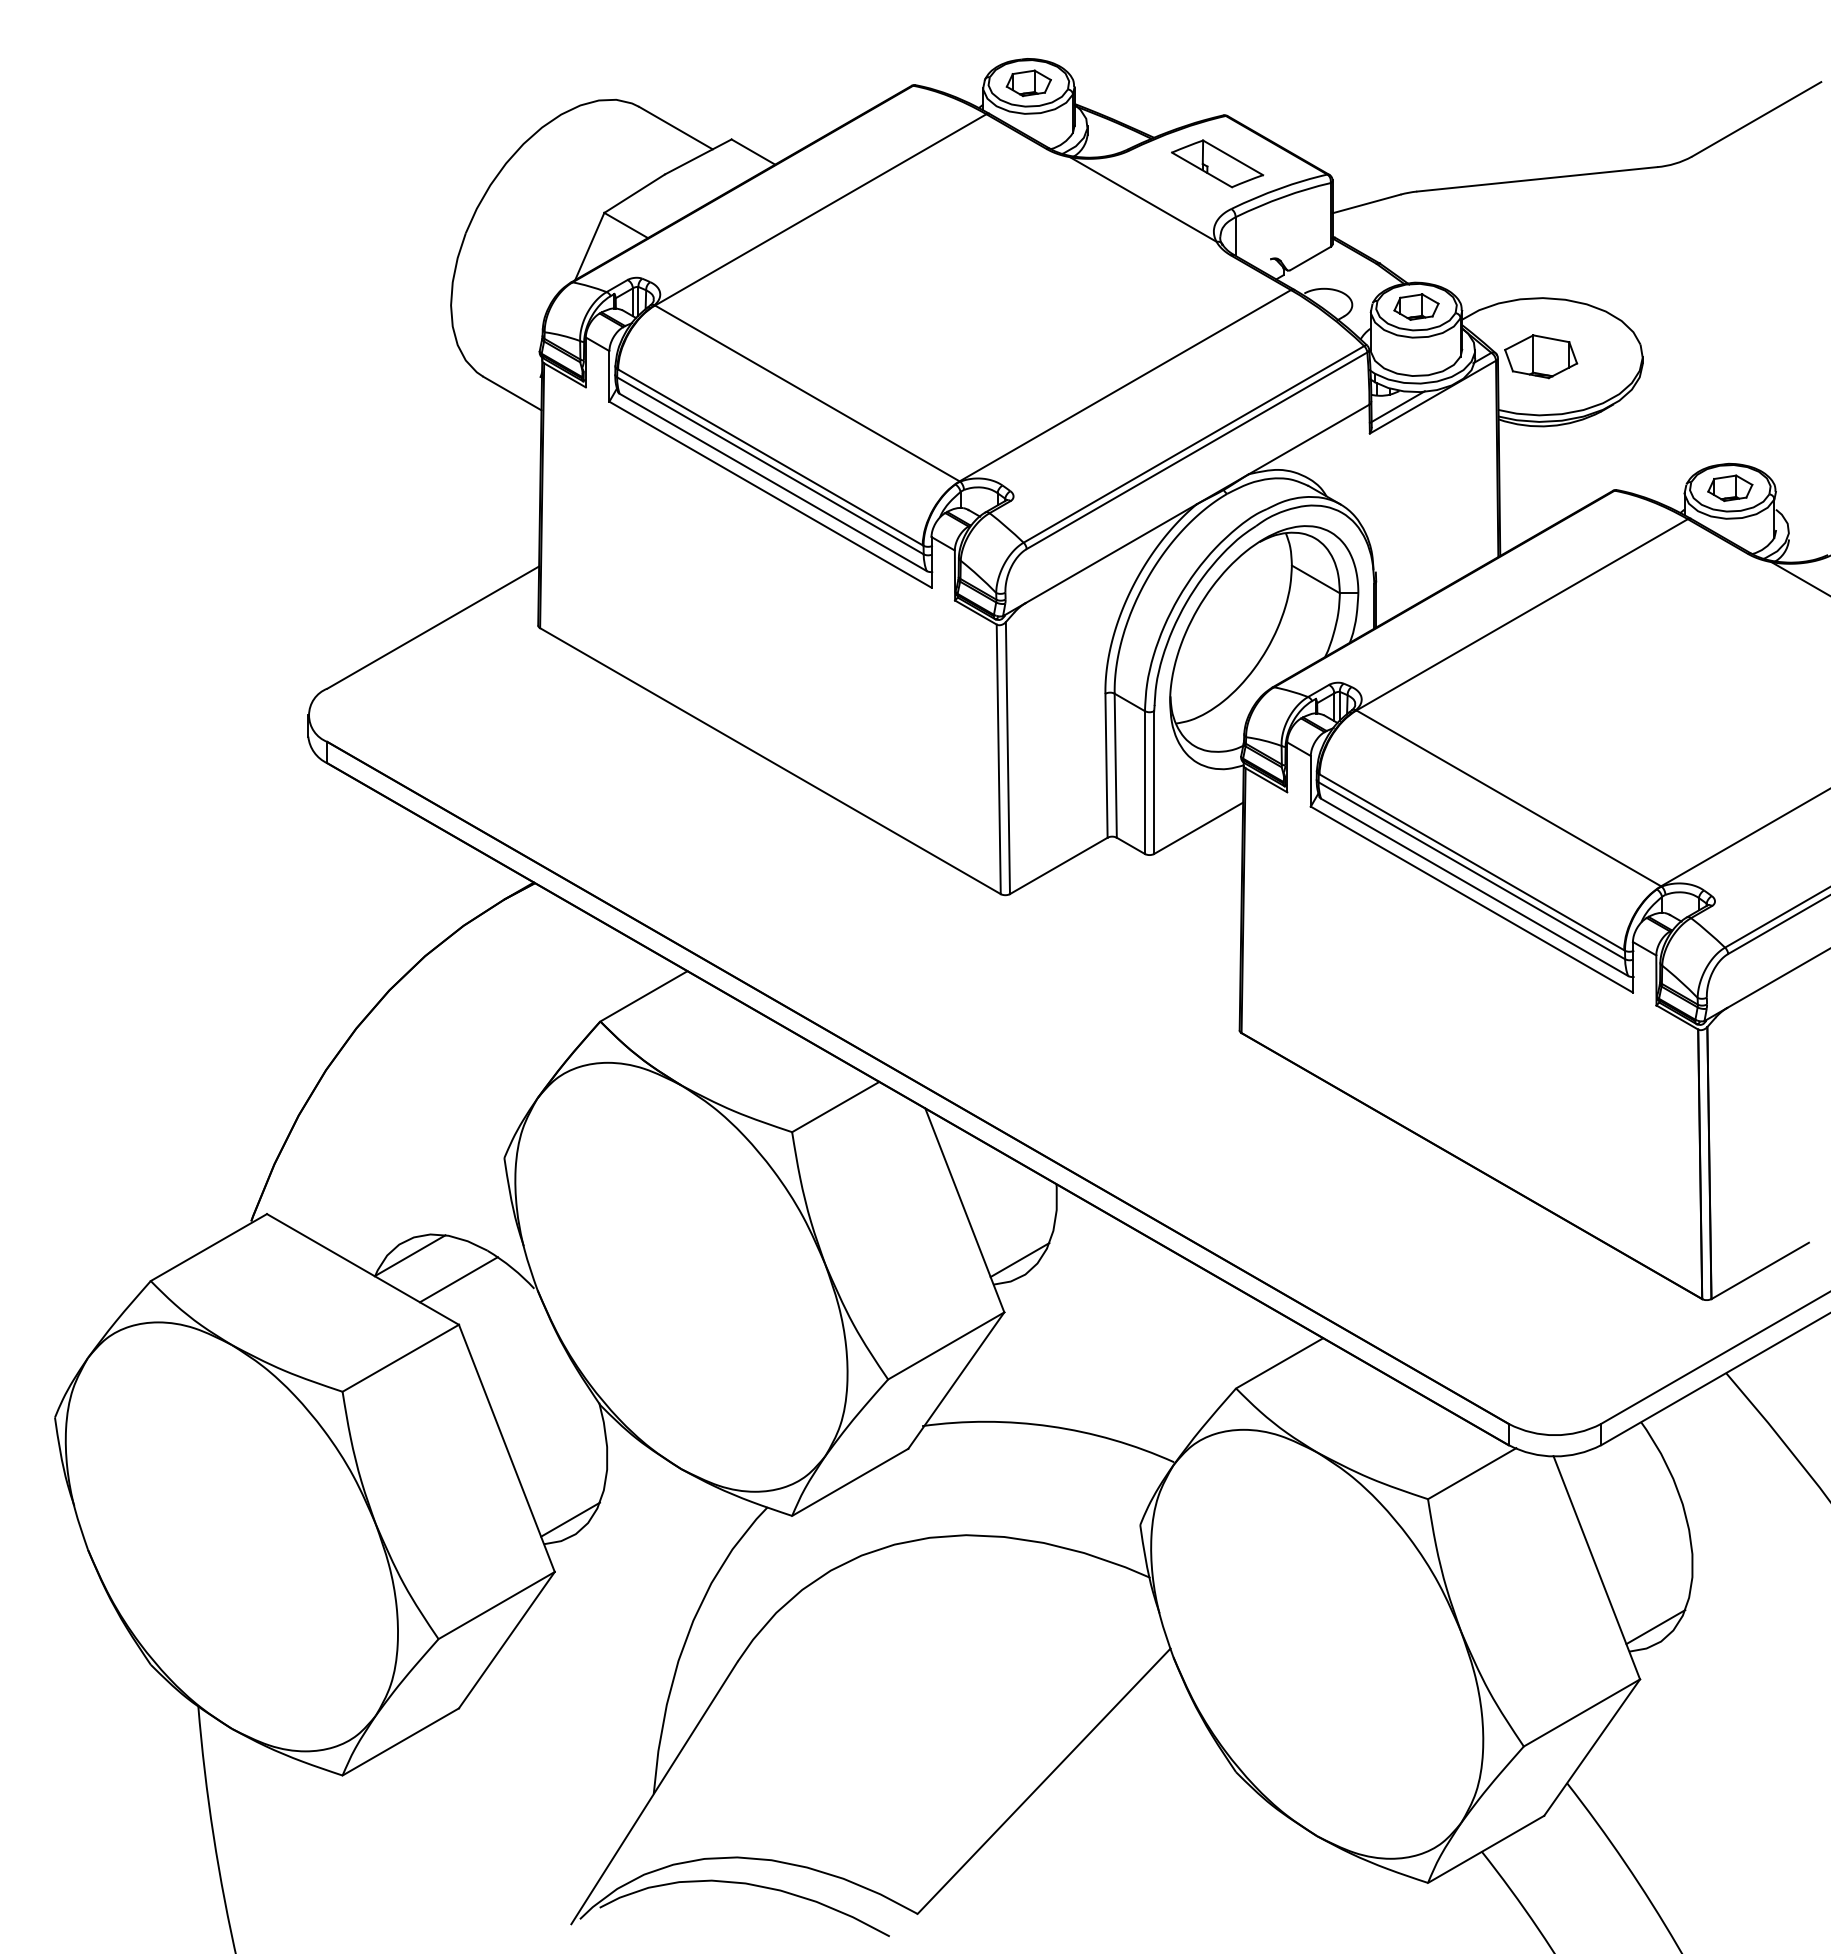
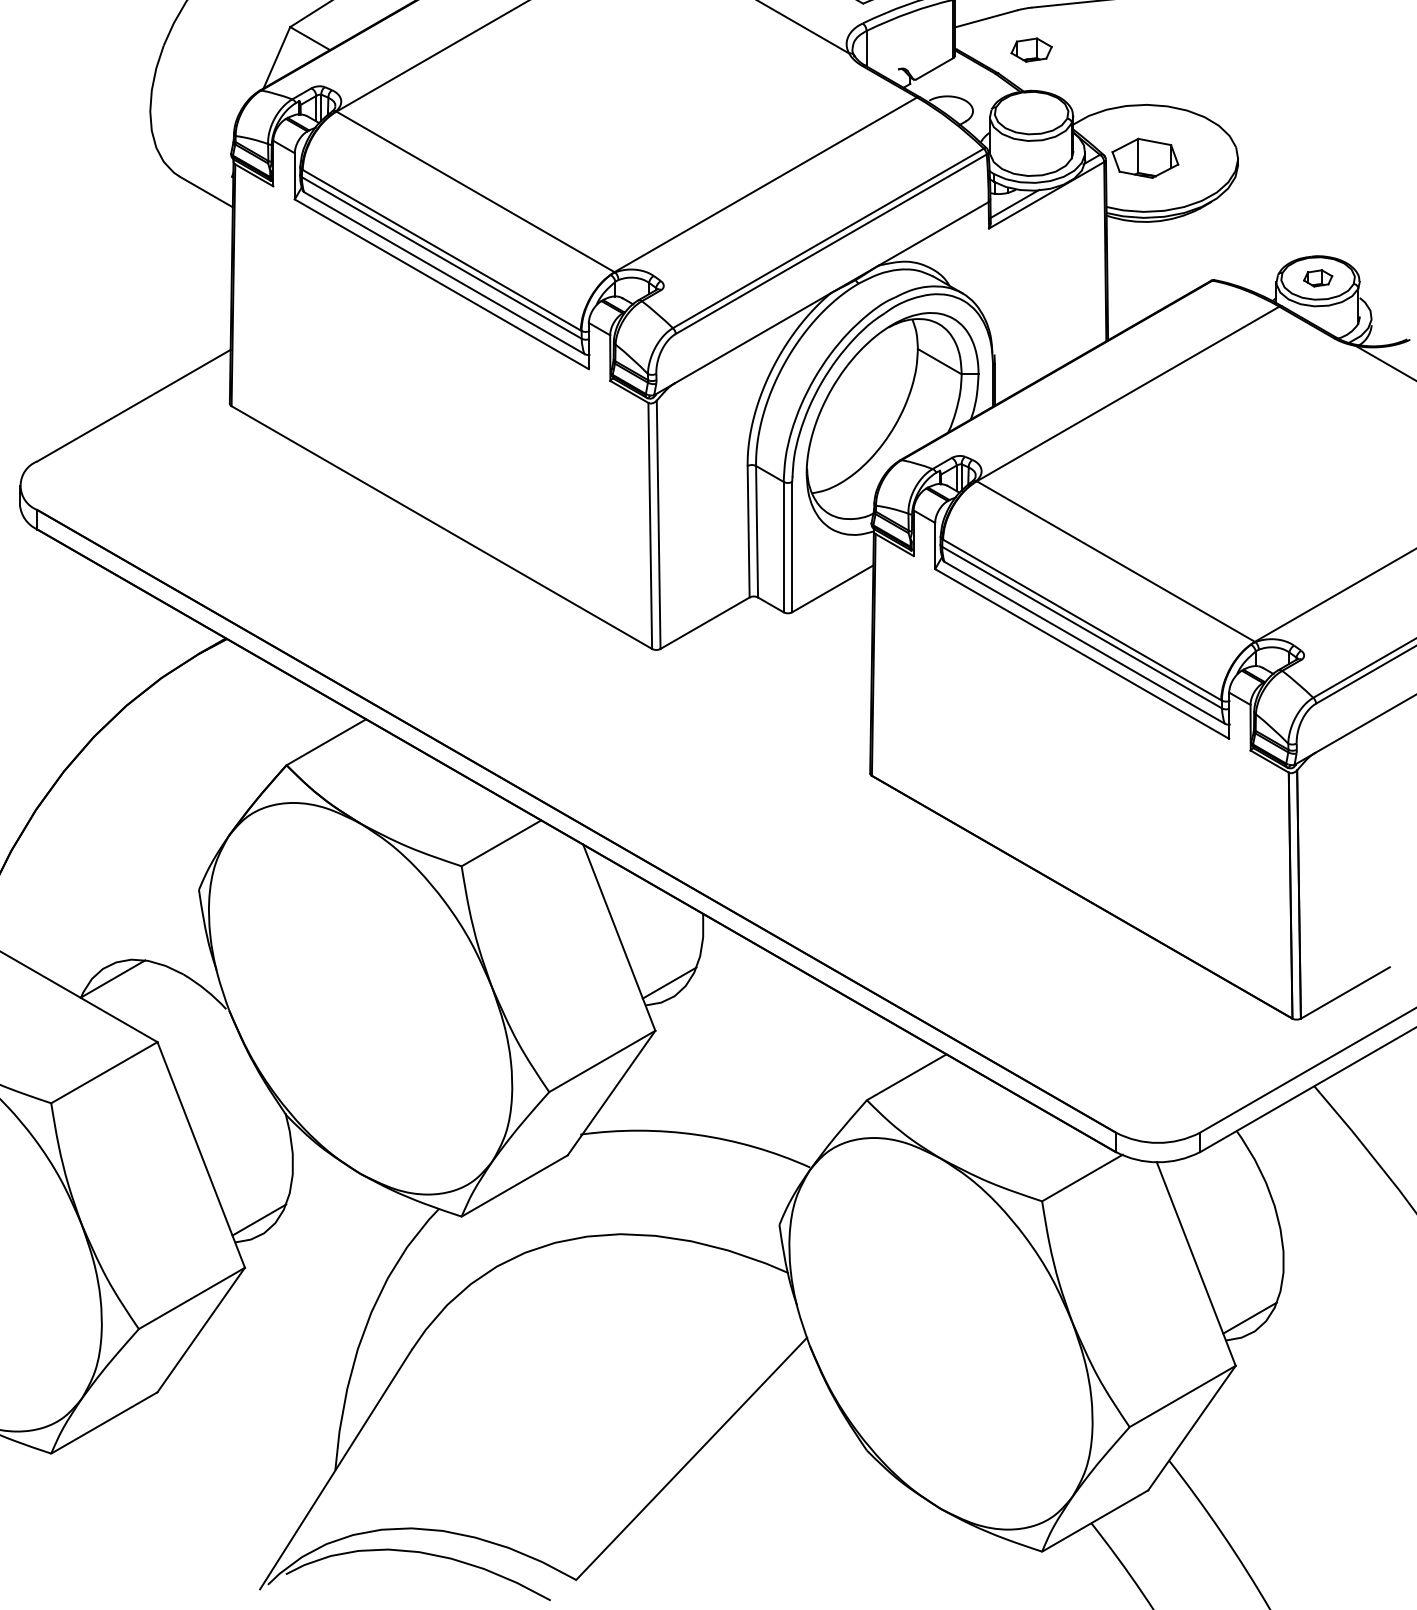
part: (1416, 306) -> (1031, 49), moved
part: (1730, 487) -> (1318, 277), size x0.7
line: (458, 1279) -> (157, 1000), removed

